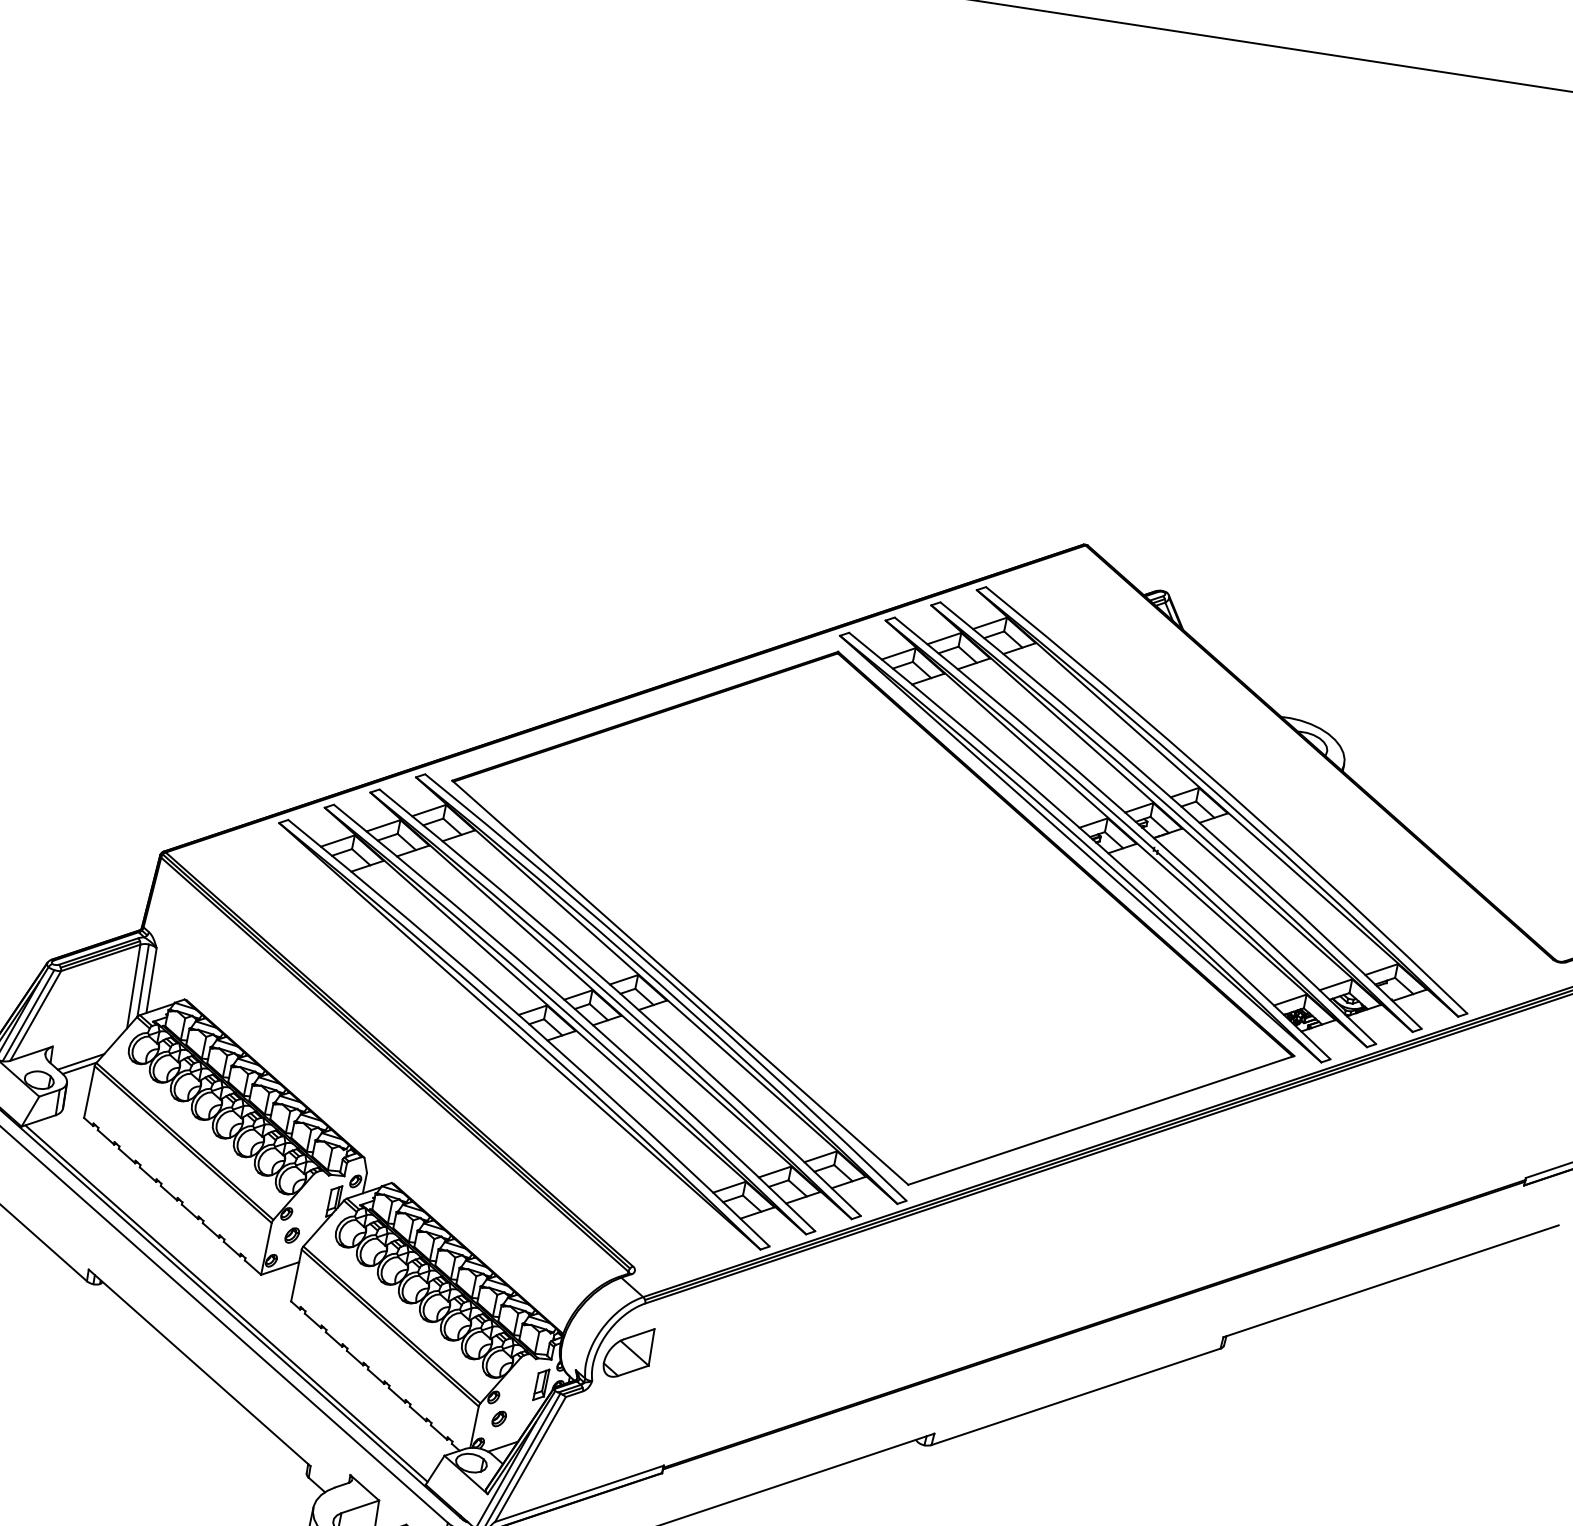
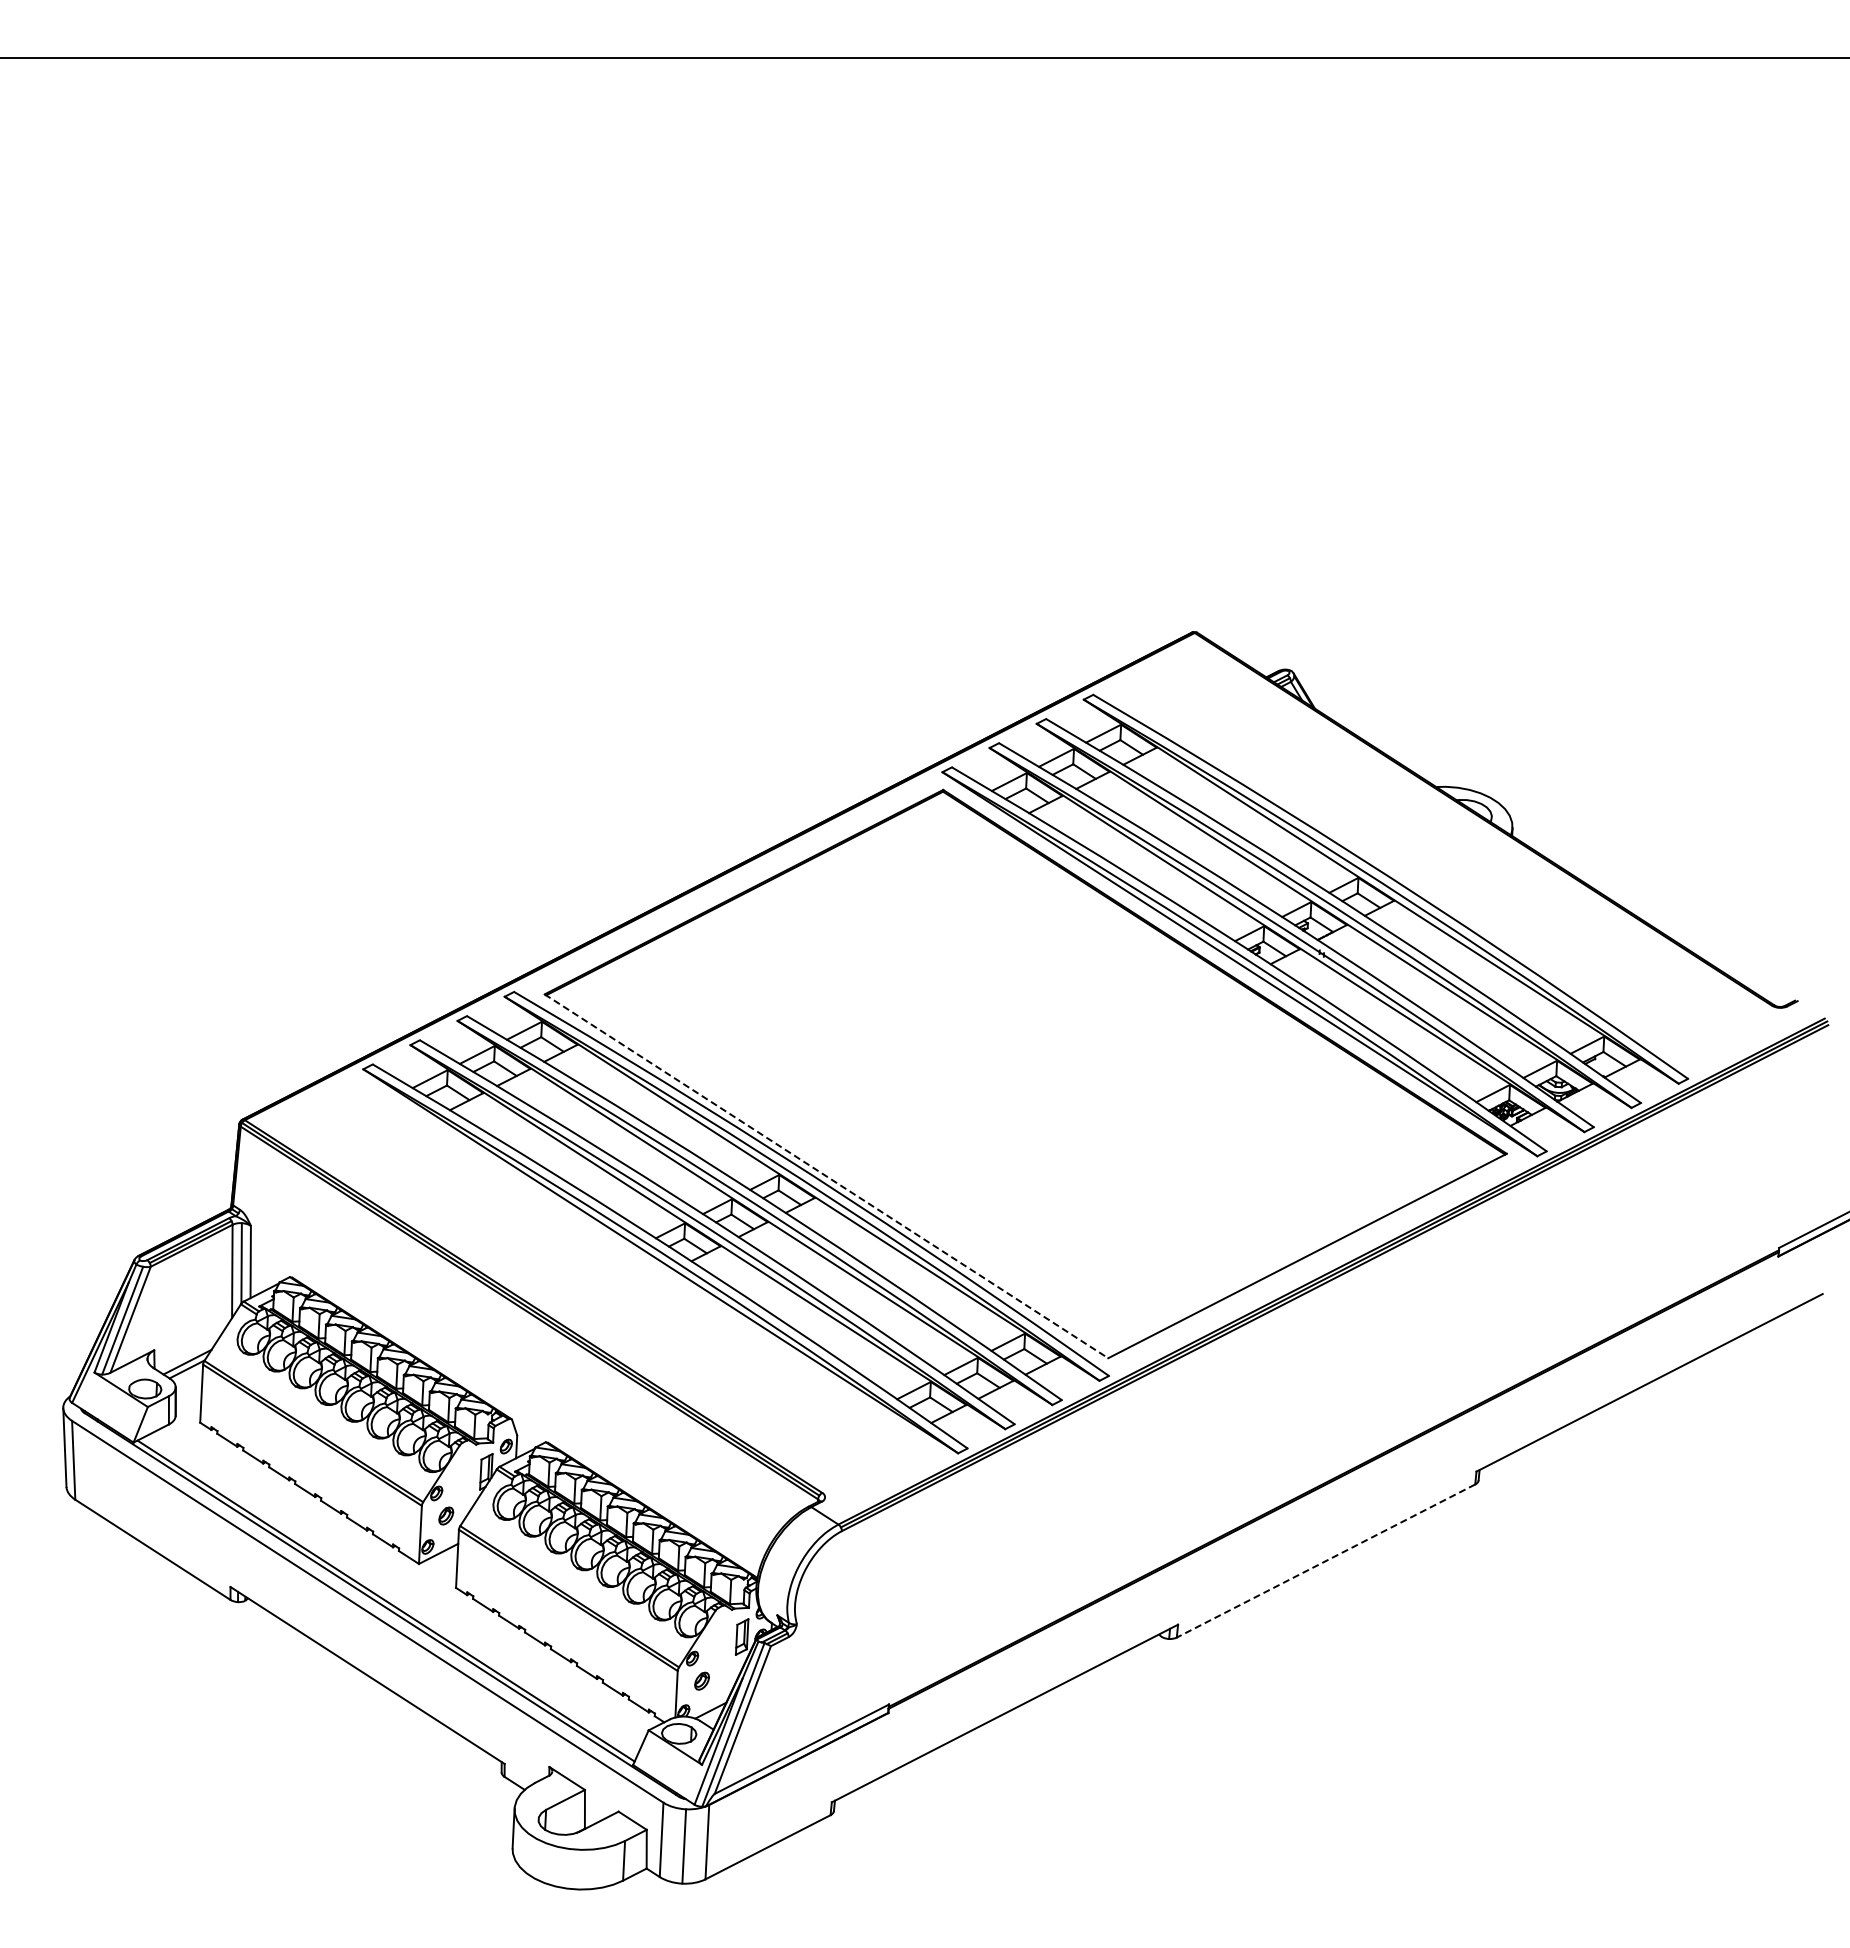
line: (680, 982) -> (826, 1176), solid -> dashed
part: (628, 1351) -> (831, 1586), removed
line: (1076, 1397) -> (1326, 1561), solid -> dashed

